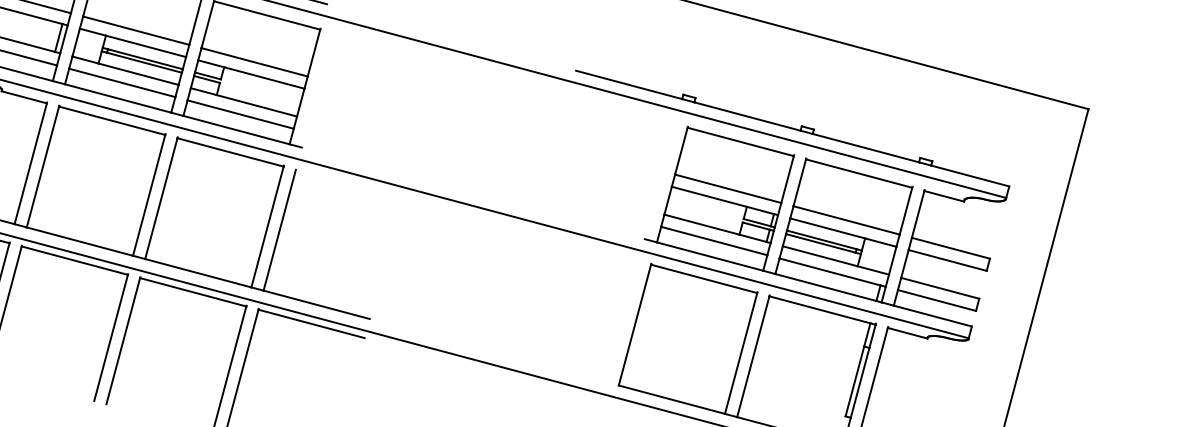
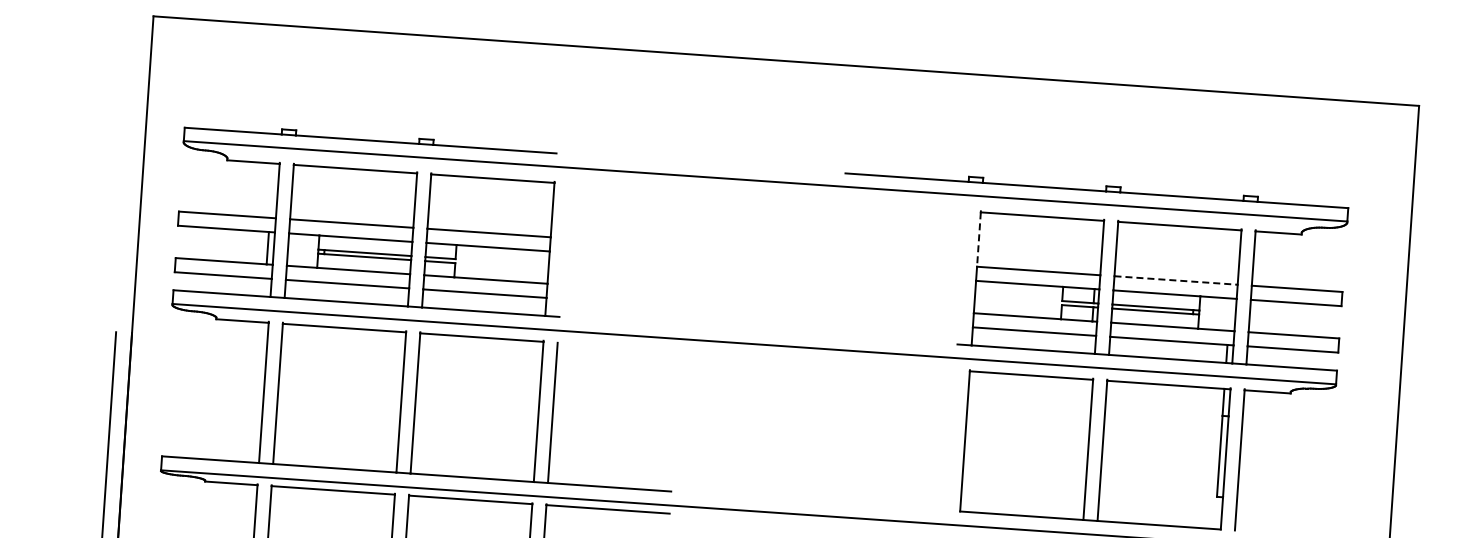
line: (680, 151) -> (978, 240), solid -> dashed
line: (846, 220) -> (1176, 280), solid -> dashed

